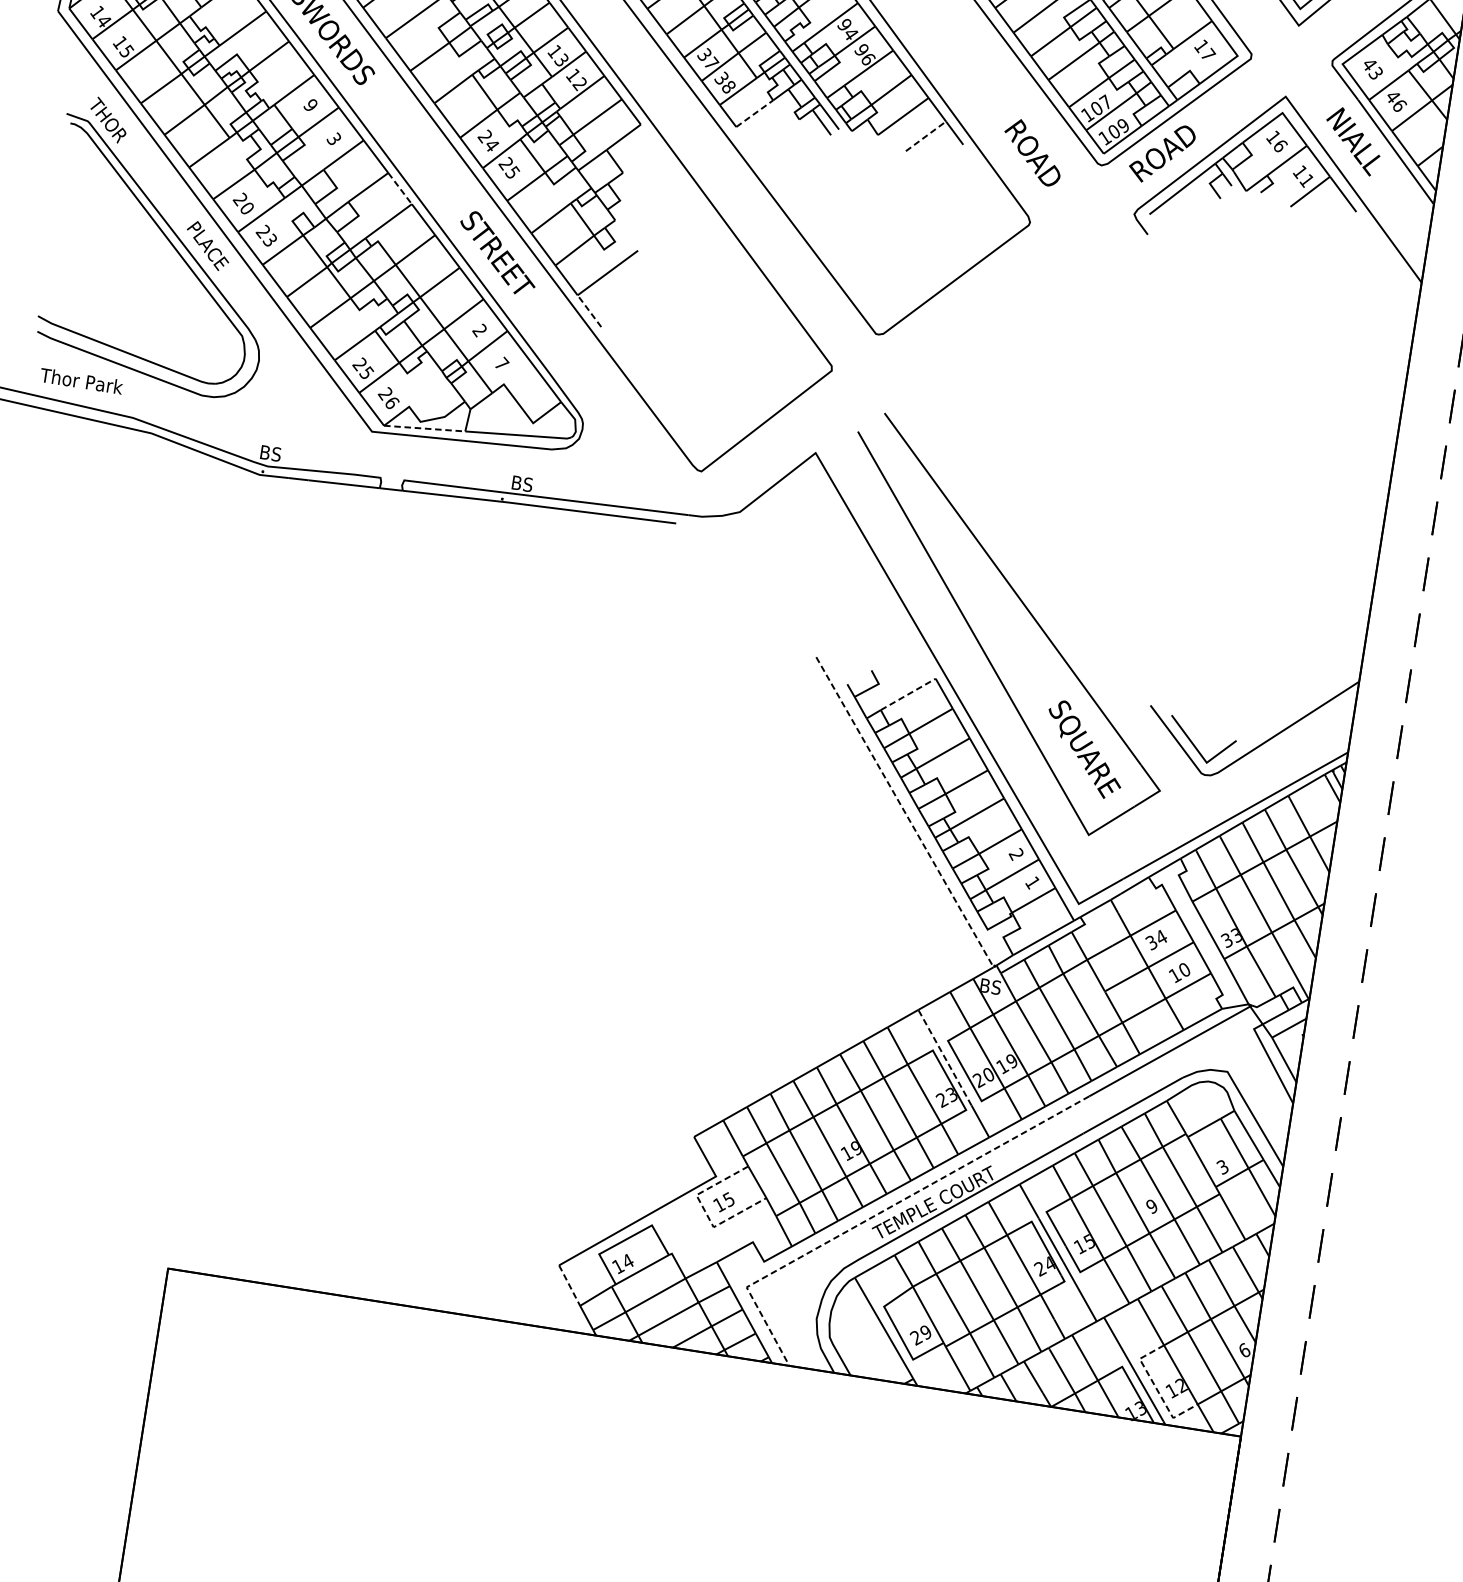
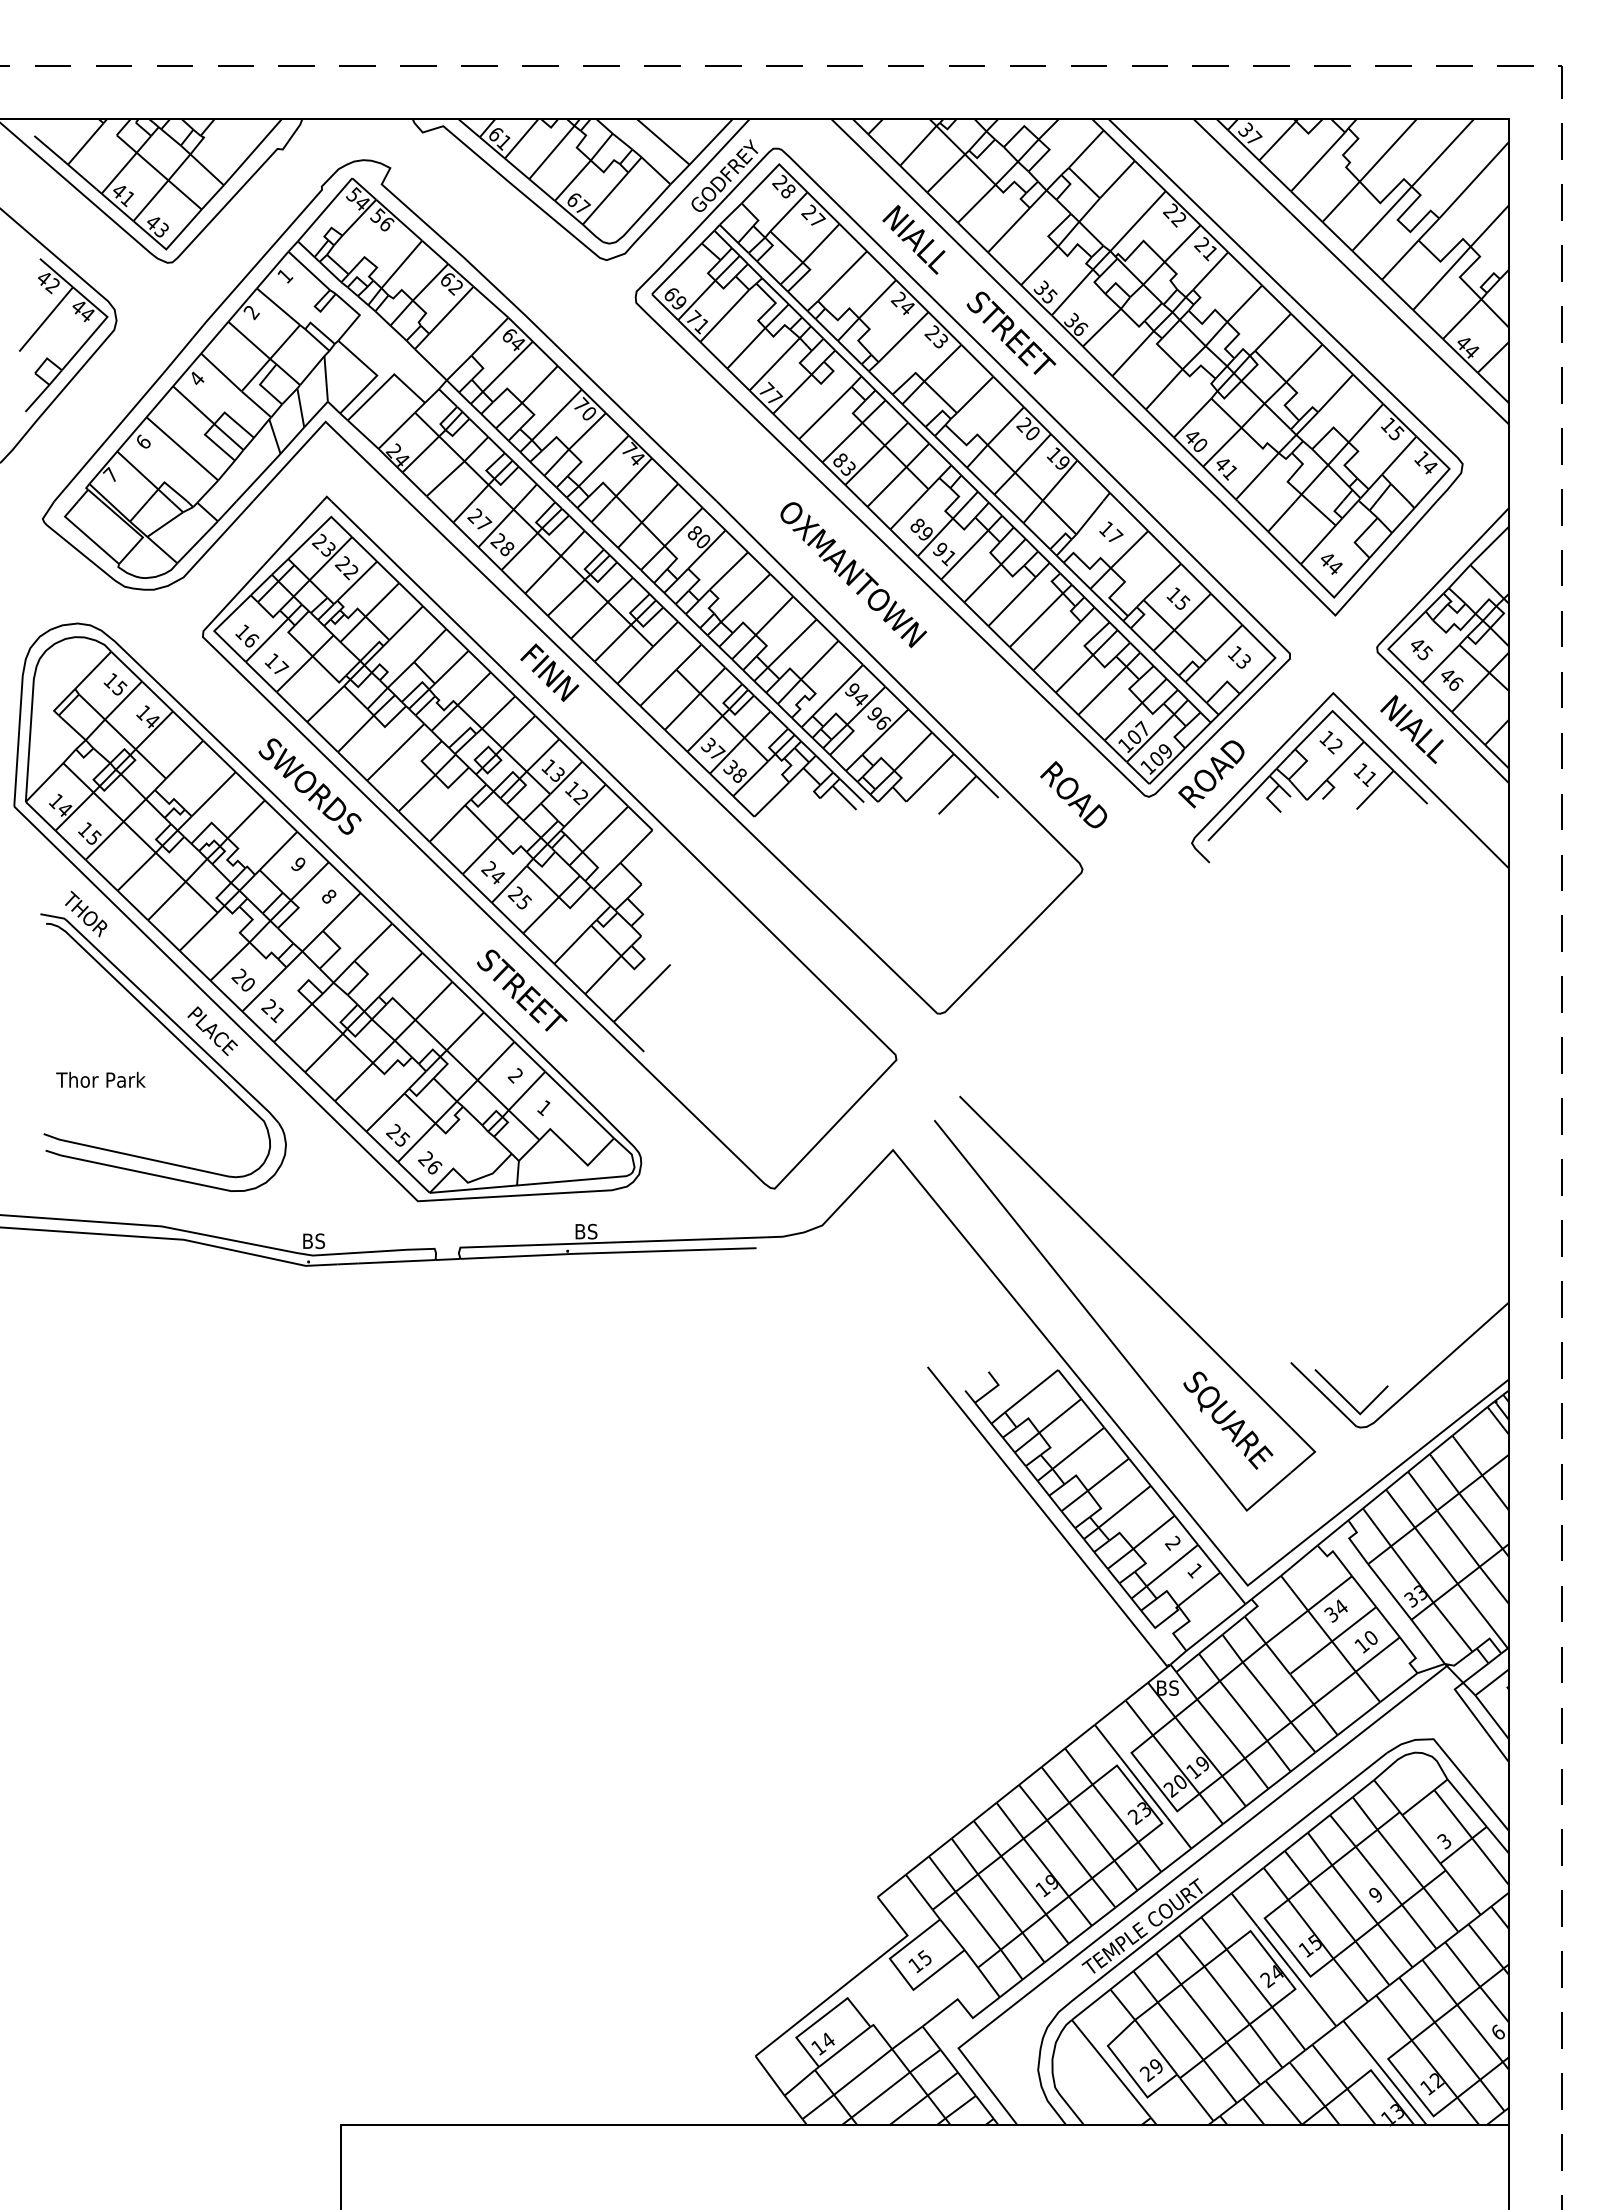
text: (1208, 53) -> (1244, 660), 17 -> 13
text: (1378, 72) -> (1427, 652), 43 -> 45
line: (755, 113) -> (772, 799), dashed -> solid
line: (925, 136) -> (957, 795), dashed -> solid
text: (333, 138) -> (328, 895), 3 -> 8
text: (1280, 146) -> (1335, 746), 16 -> 12
line: (400, 188) -> (407, 938), dashed -> solid
text: (269, 239) -> (277, 1014), 23 -> 21
line: (589, 310) -> (628, 1036), dashed -> solid
text: (501, 363) -> (544, 1107), 7 -> 1
text: (81, 380) -> (100, 1079), moved
line: (424, 428) -> (473, 1189), dashed -> solid
line: (908, 694) -> (1031, 1391), dashed -> solid
line: (904, 812) -> (1047, 1517), dashed -> solid
line: (945, 1058) -> (1131, 1771), dashed -> solid
line: (705, 1212) -> (902, 1975), dashed -> solid
line: (878, 1214) -> (1086, 1948), dashed -> solid
line: (570, 1285) -> (770, 2075), dashed -> solid
line: (1156, 1388) -> (1410, 2087), dashed -> solid

